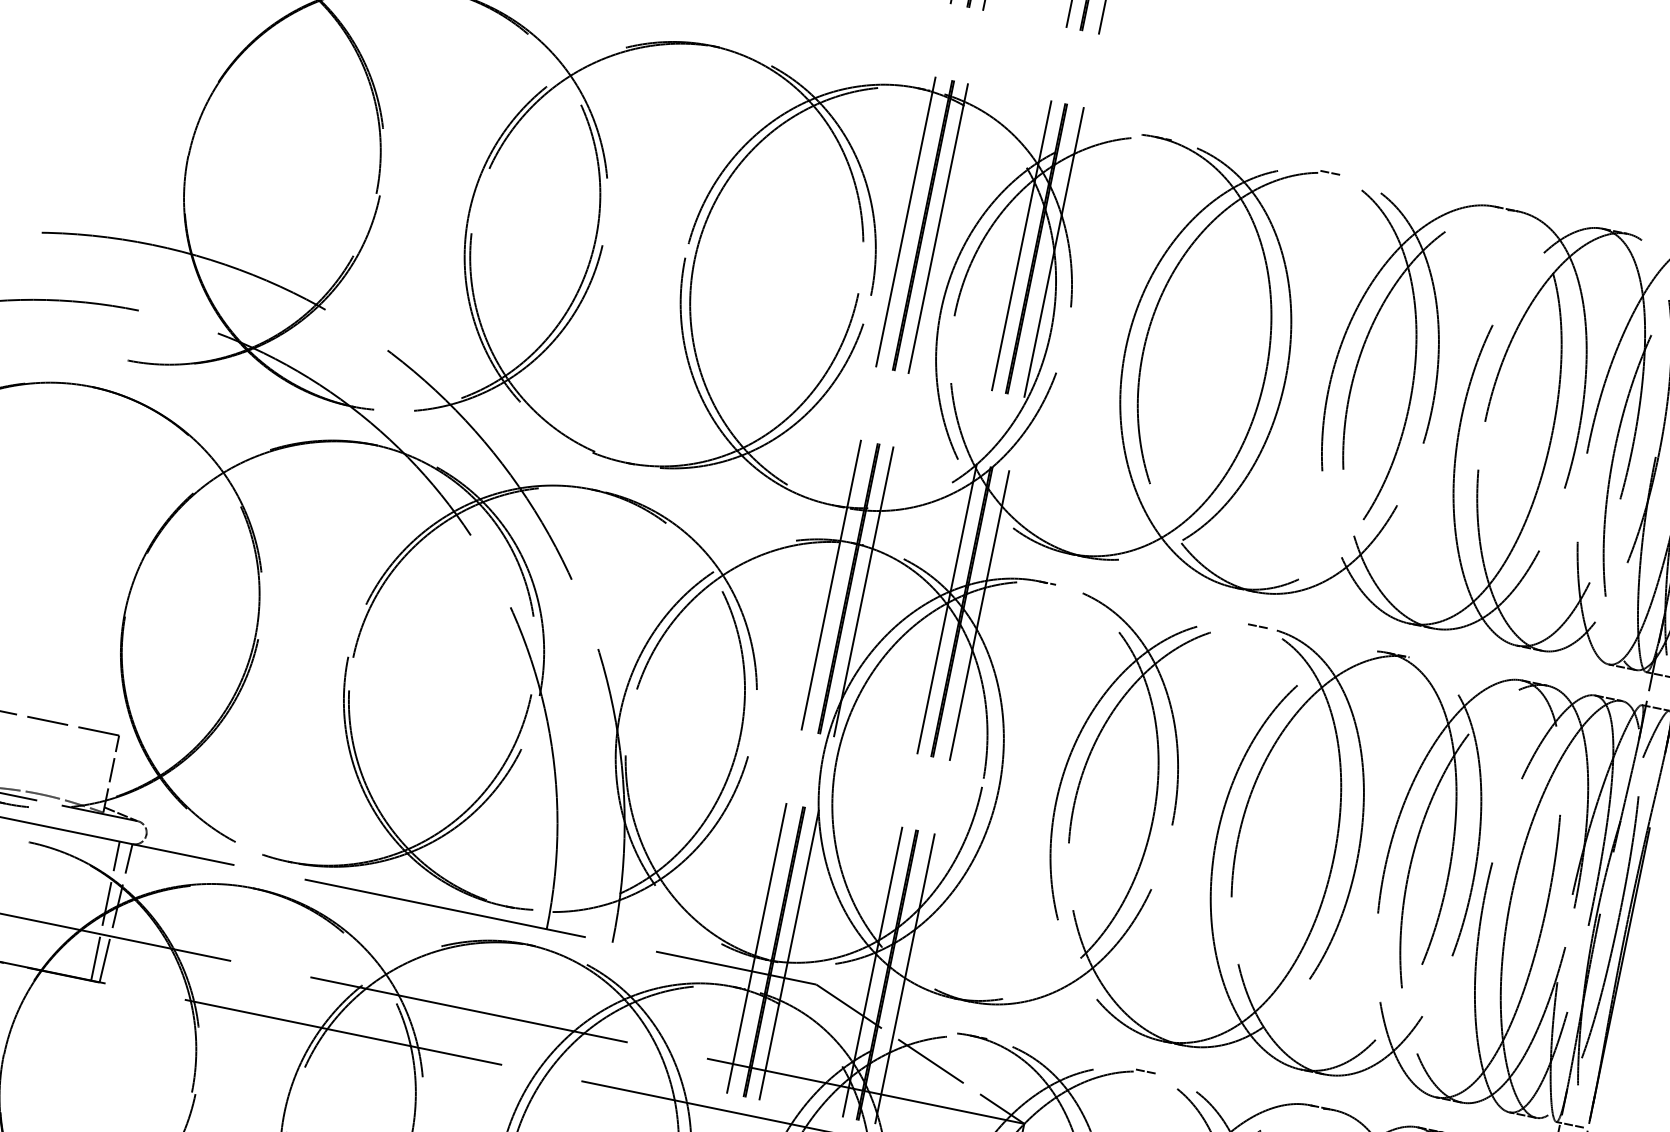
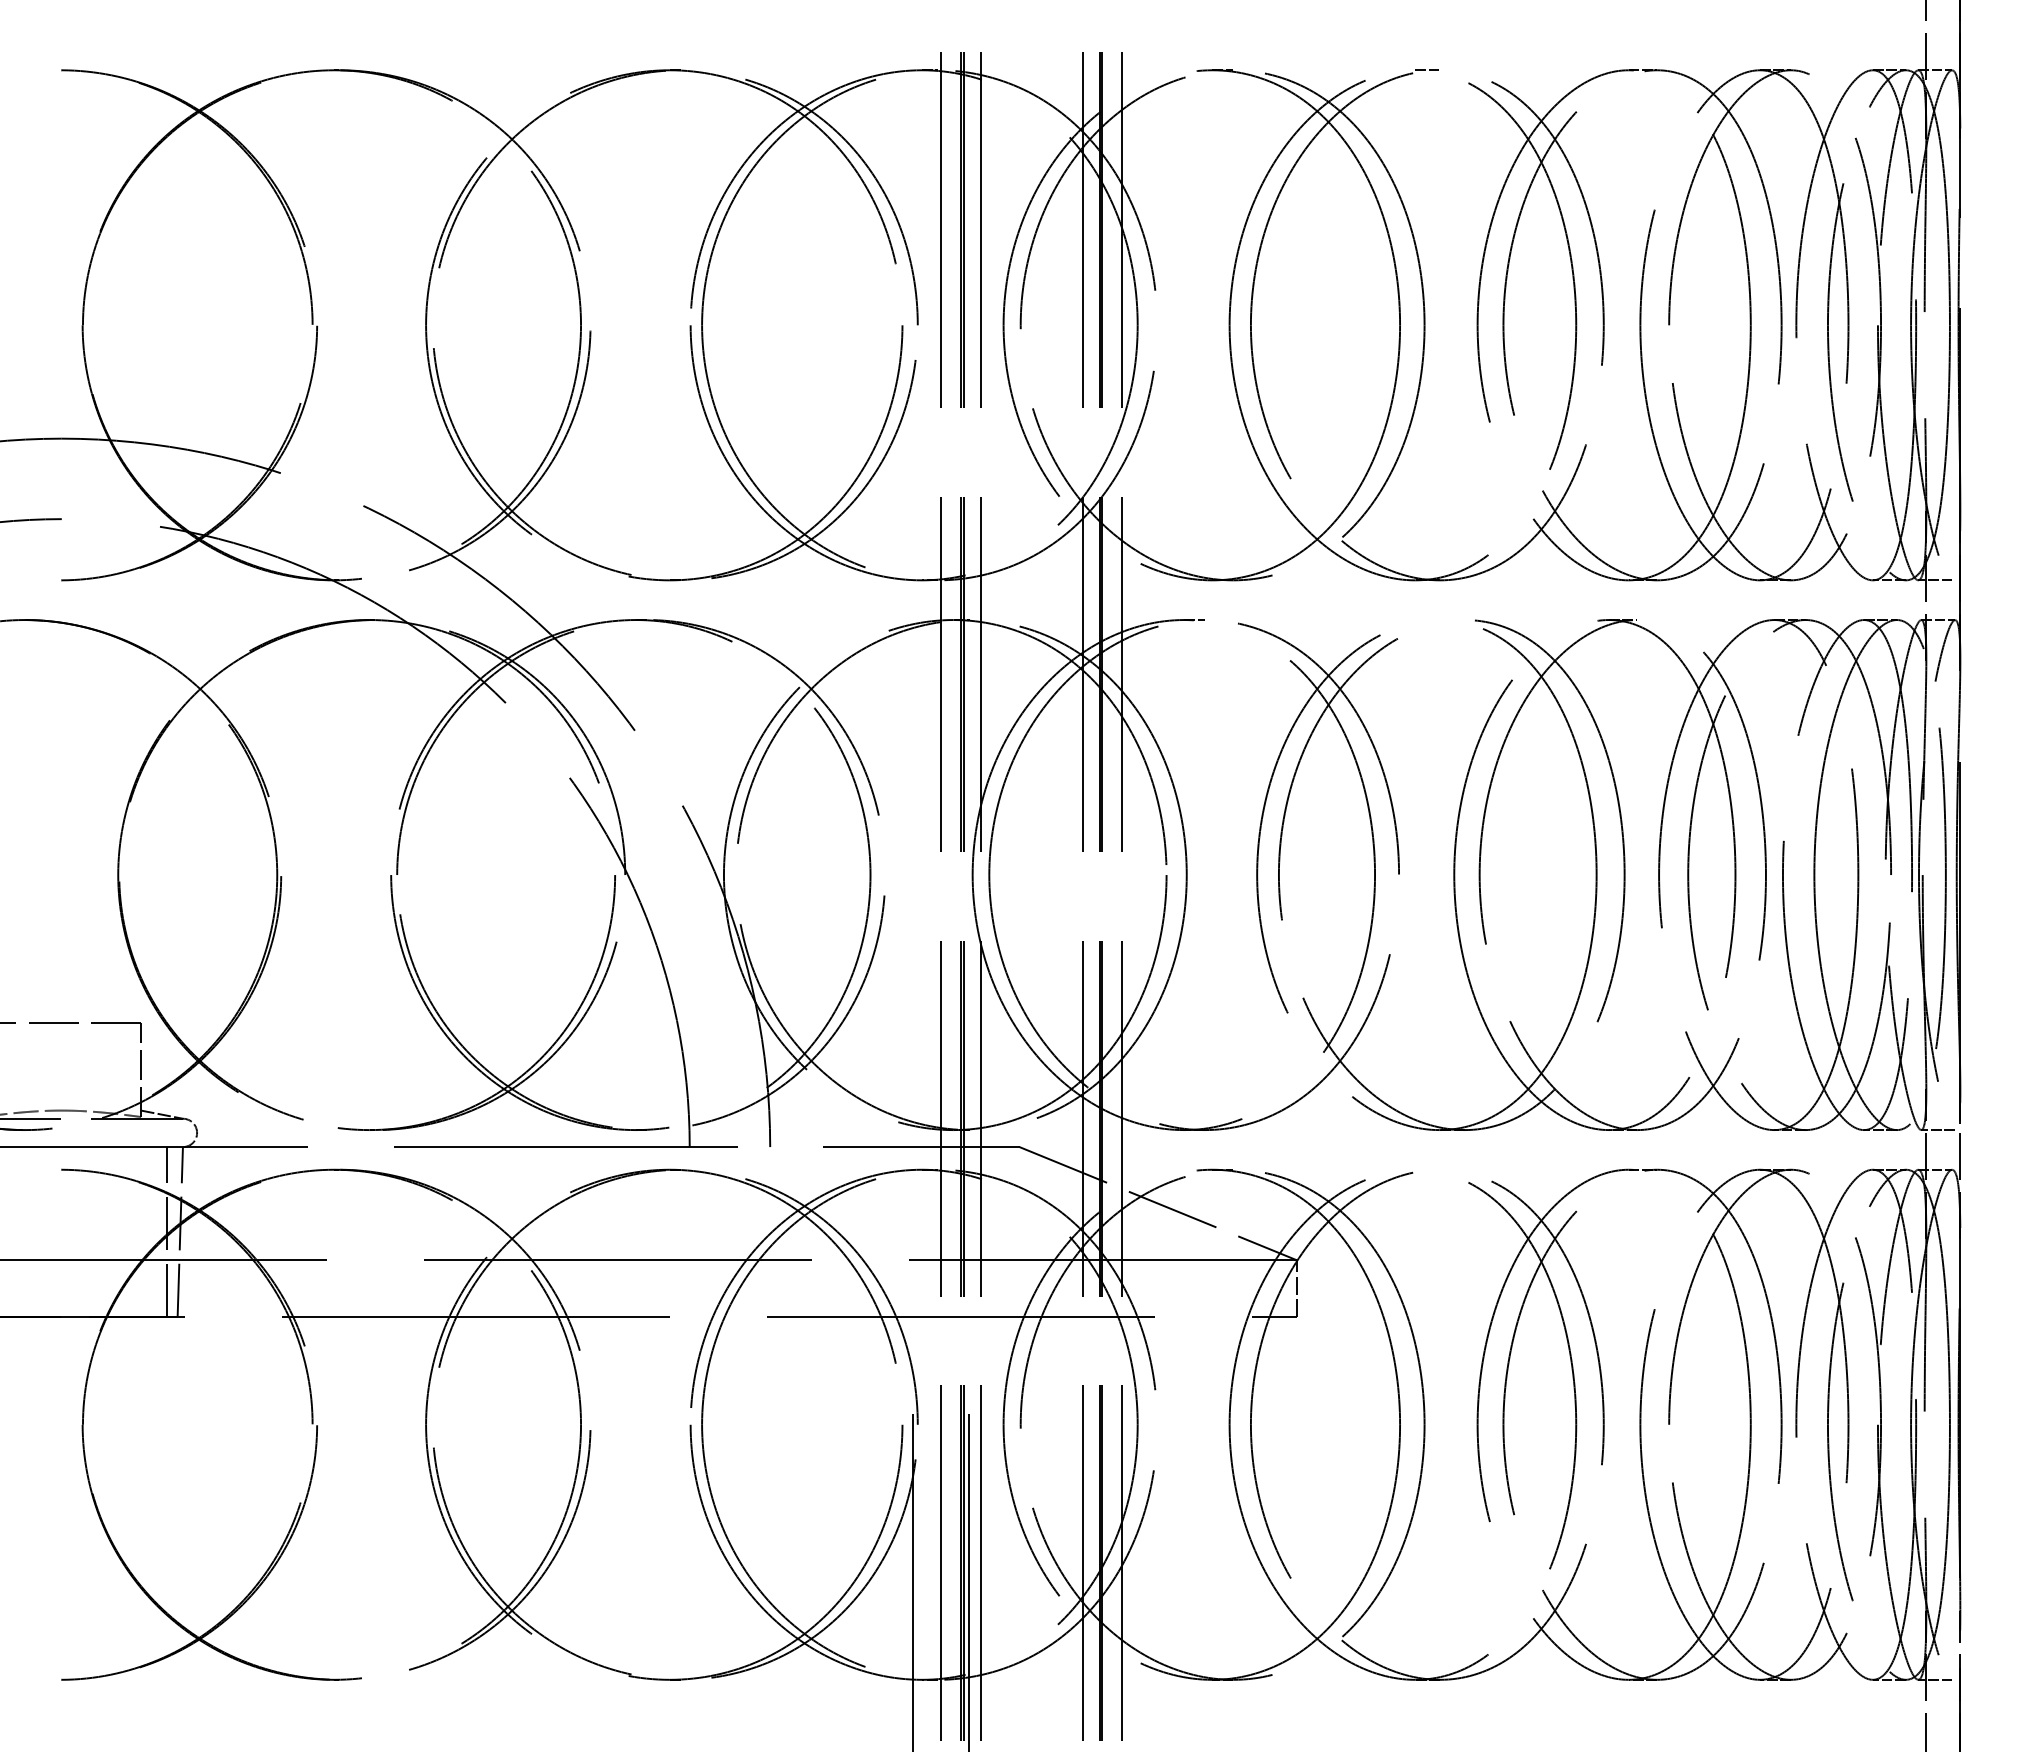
line: (1256, 625) -> (1449, 619), removed
line: (1145, 1071) -> (1427, 1169), removed

